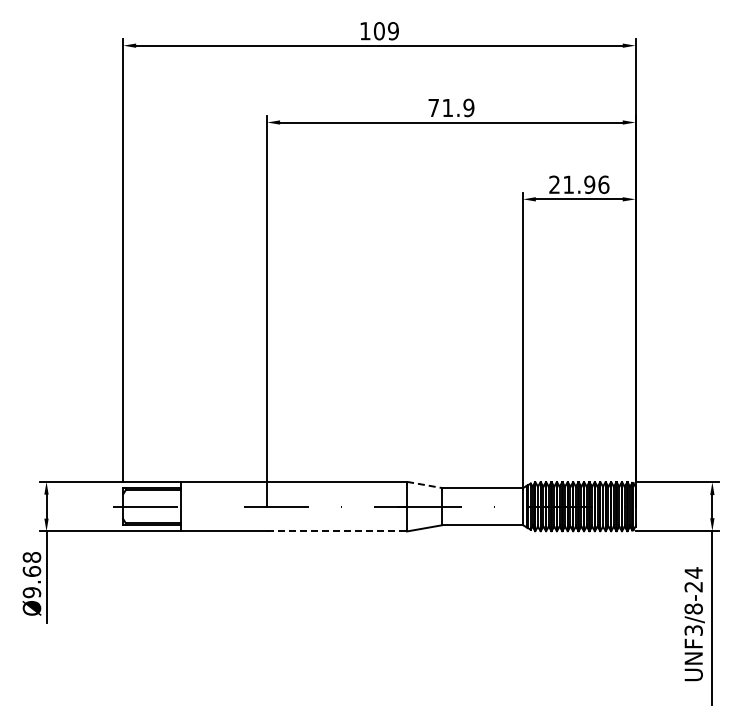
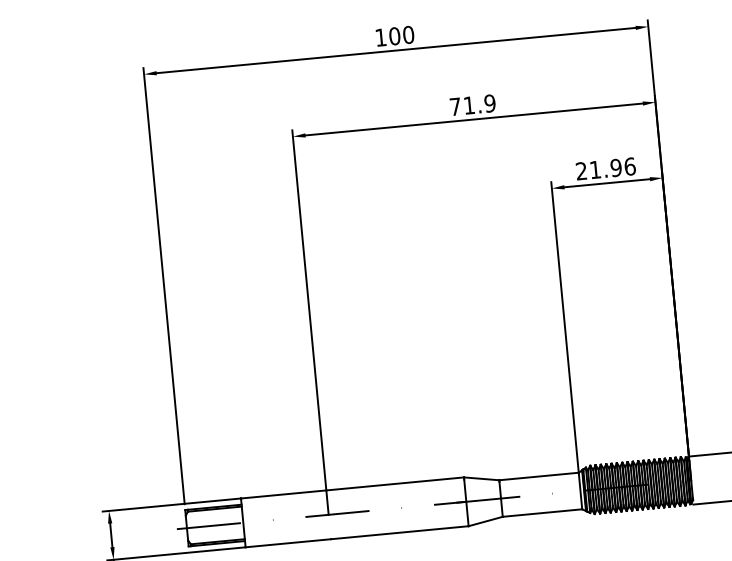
text: (393, 31) -> (408, 35), 109 -> 100
line: (424, 484) -> (481, 478), dashed -> solid
line: (337, 531) -> (400, 532), dashed -> solid

